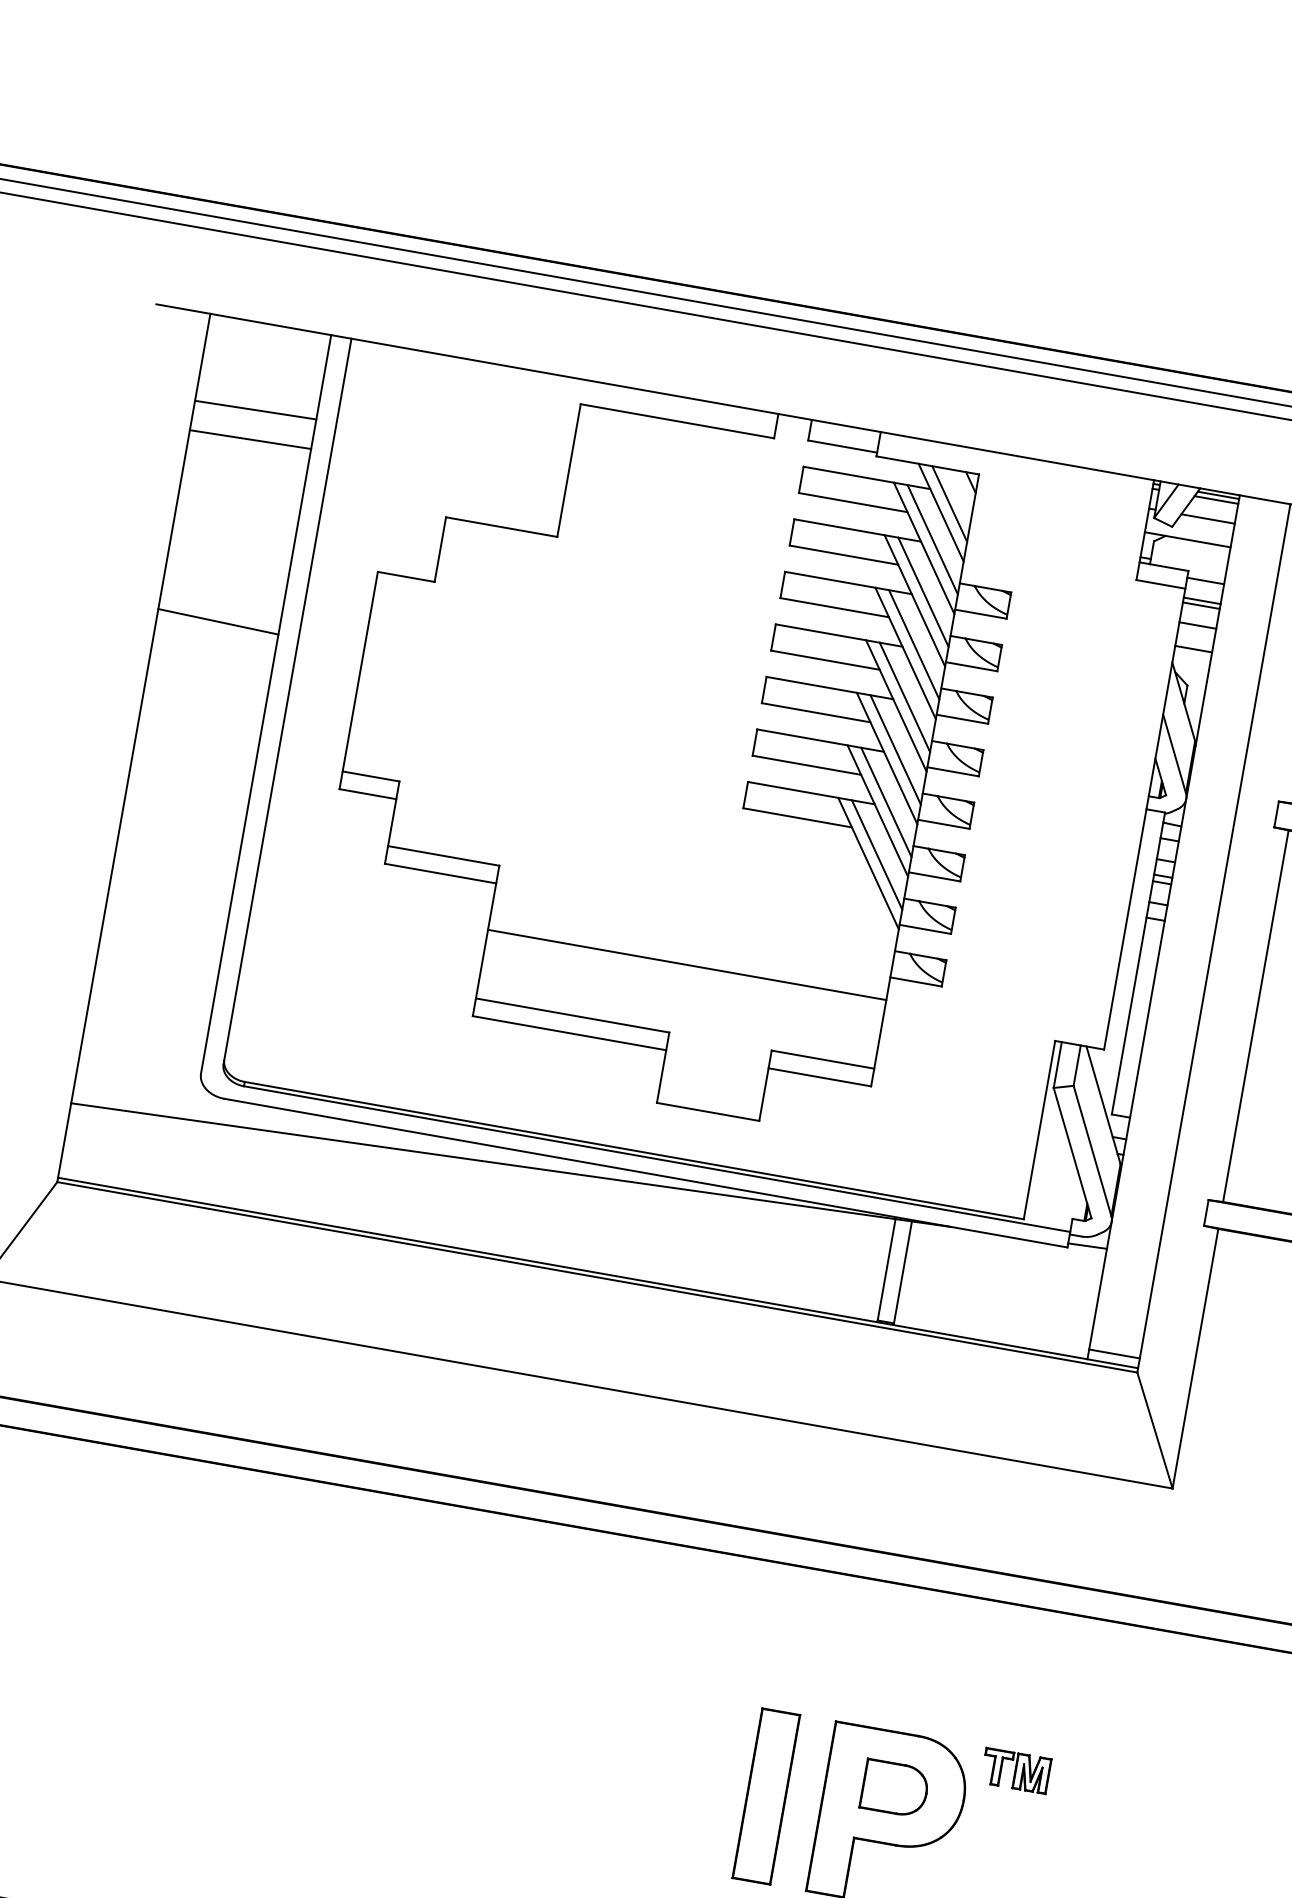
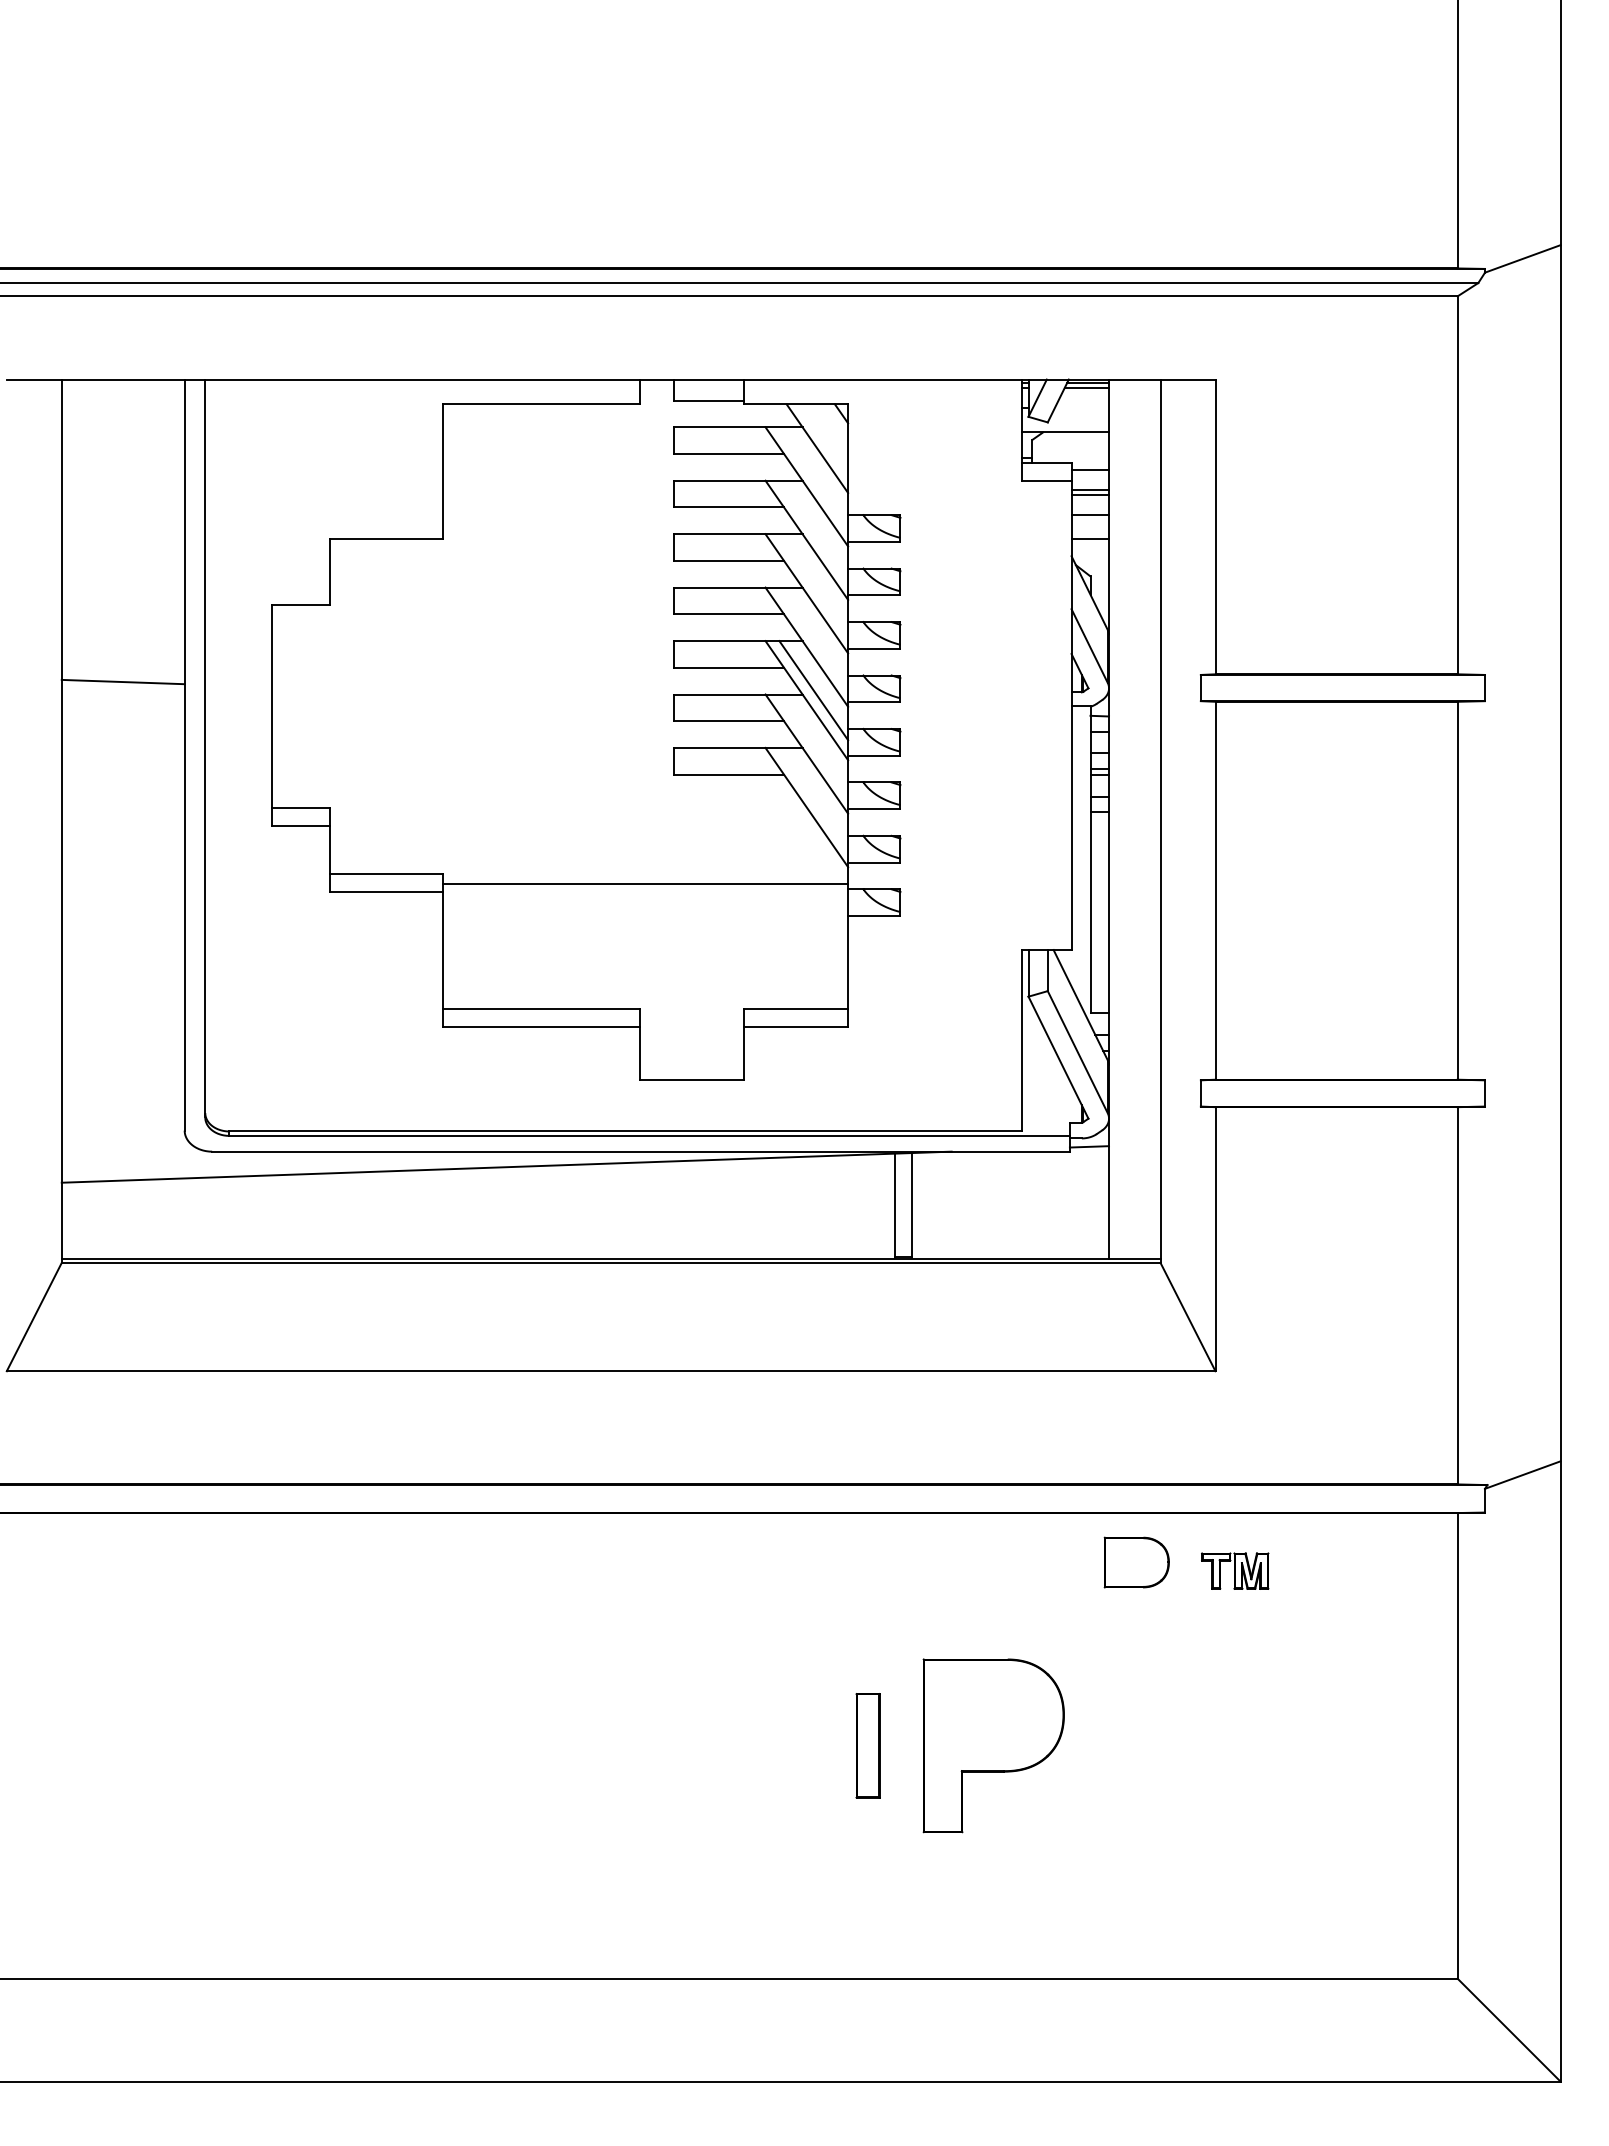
line: (255, 409) -> (122, 466), removed
line: (249, 439) -> (122, 496), removed
line: (949, 503) -> (824, 438), removed
line: (1207, 519) -> (1081, 408), removed
line: (932, 539) -> (813, 476), removed
line: (923, 591) -> (813, 529), removed
line: (913, 644) -> (813, 583), removed
line: (904, 696) -> (813, 636), removed
line: (886, 801) -> (813, 743), removed
line: (876, 854) -> (813, 797), removed
line: (687, 965) -> (645, 884), moved
line: (1114, 1353) -> (1134, 1248), removed
part: (1016, 1770) -> (1235, 1570), moved
part: (894, 1788) -> (1136, 1562), moved
part: (765, 1796) -> (867, 1745), size x0.6

